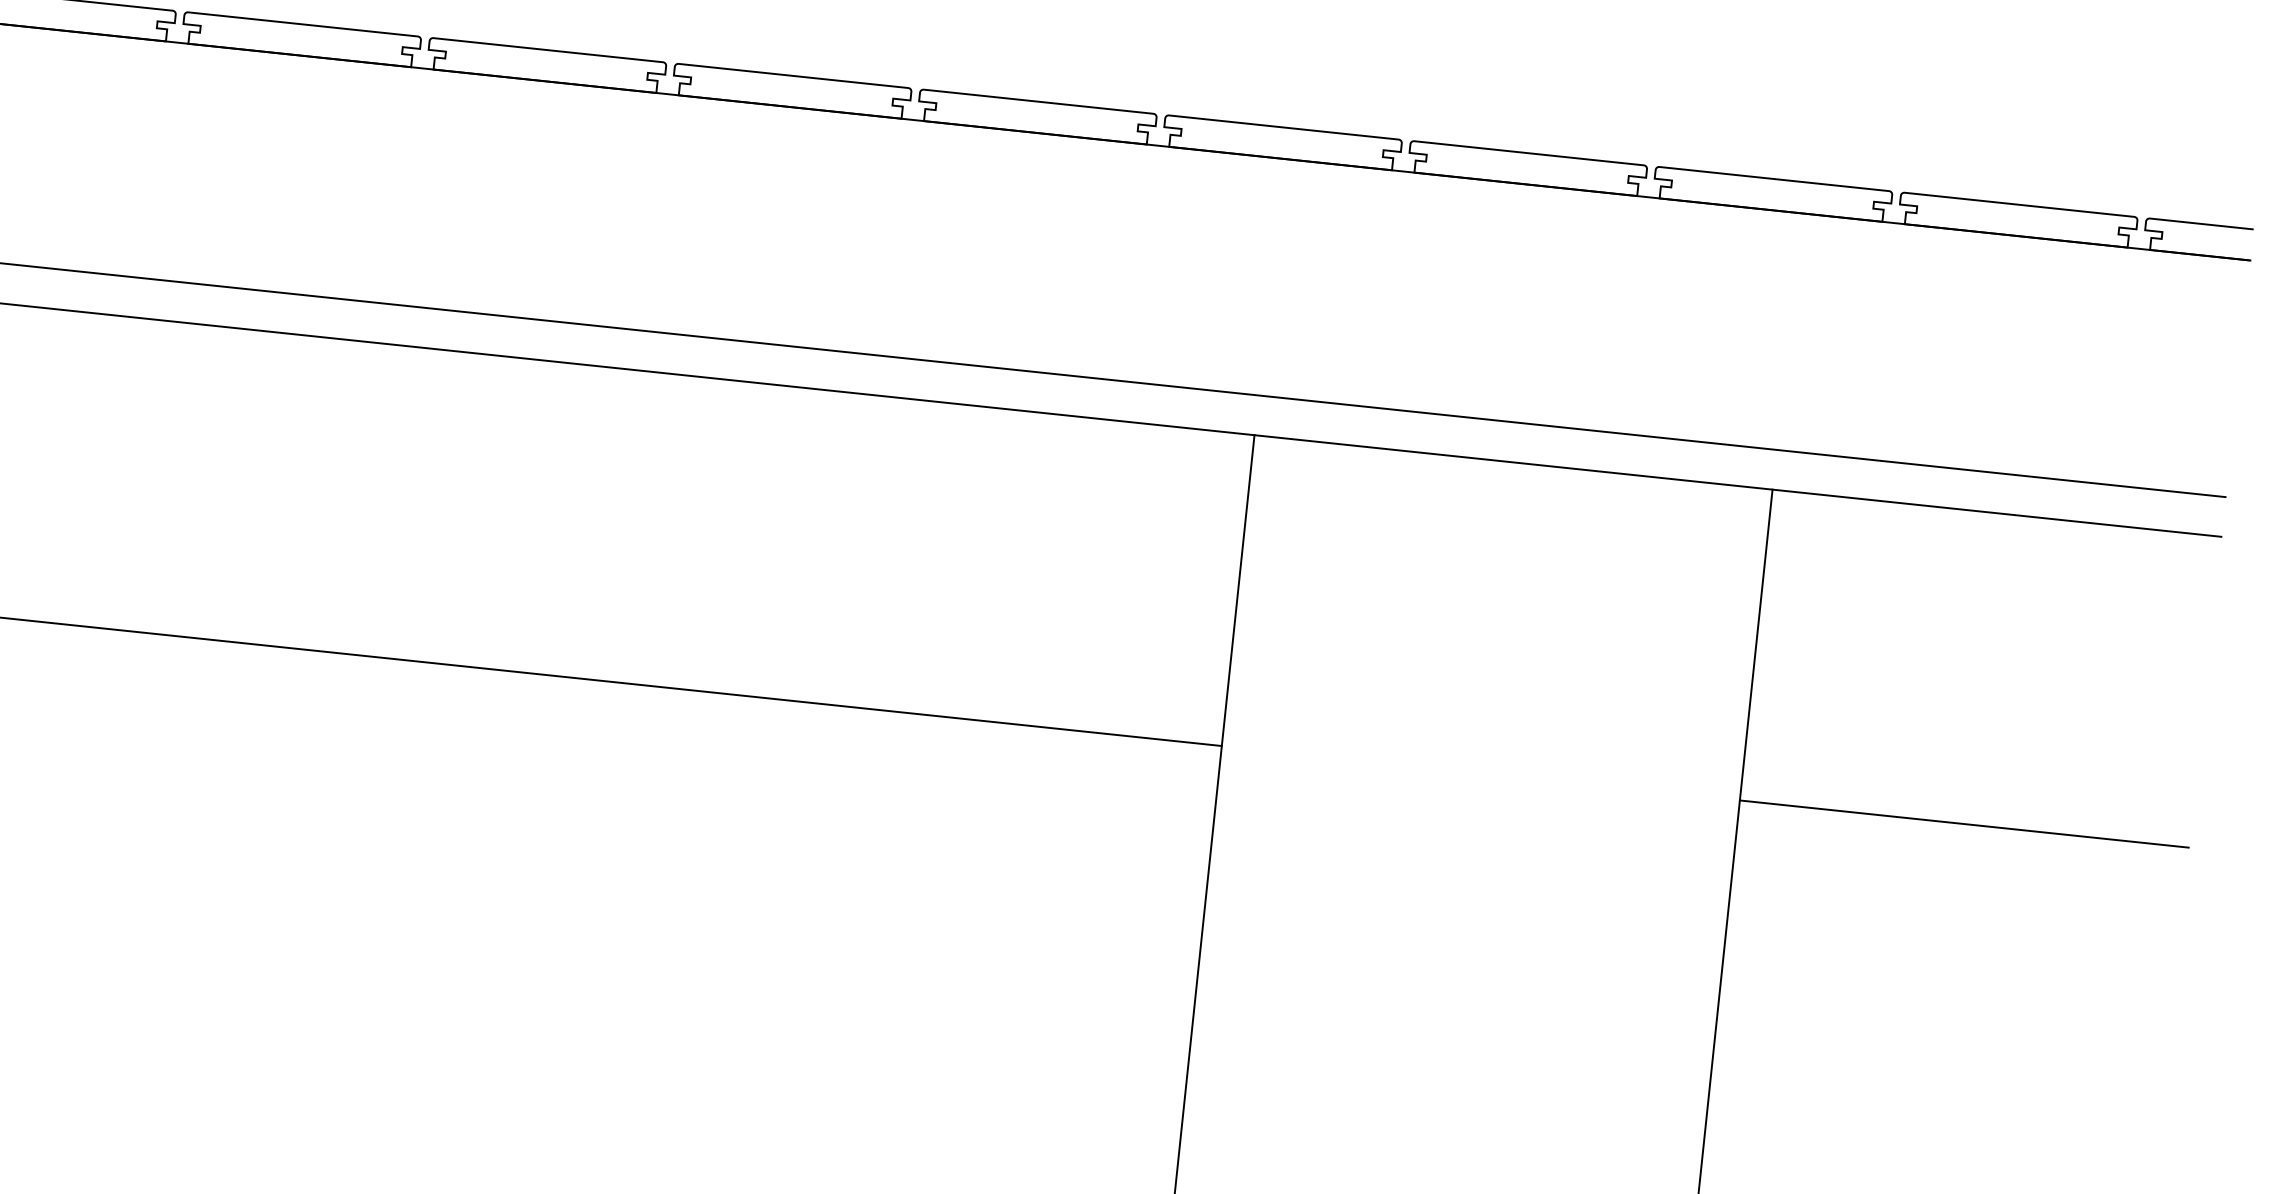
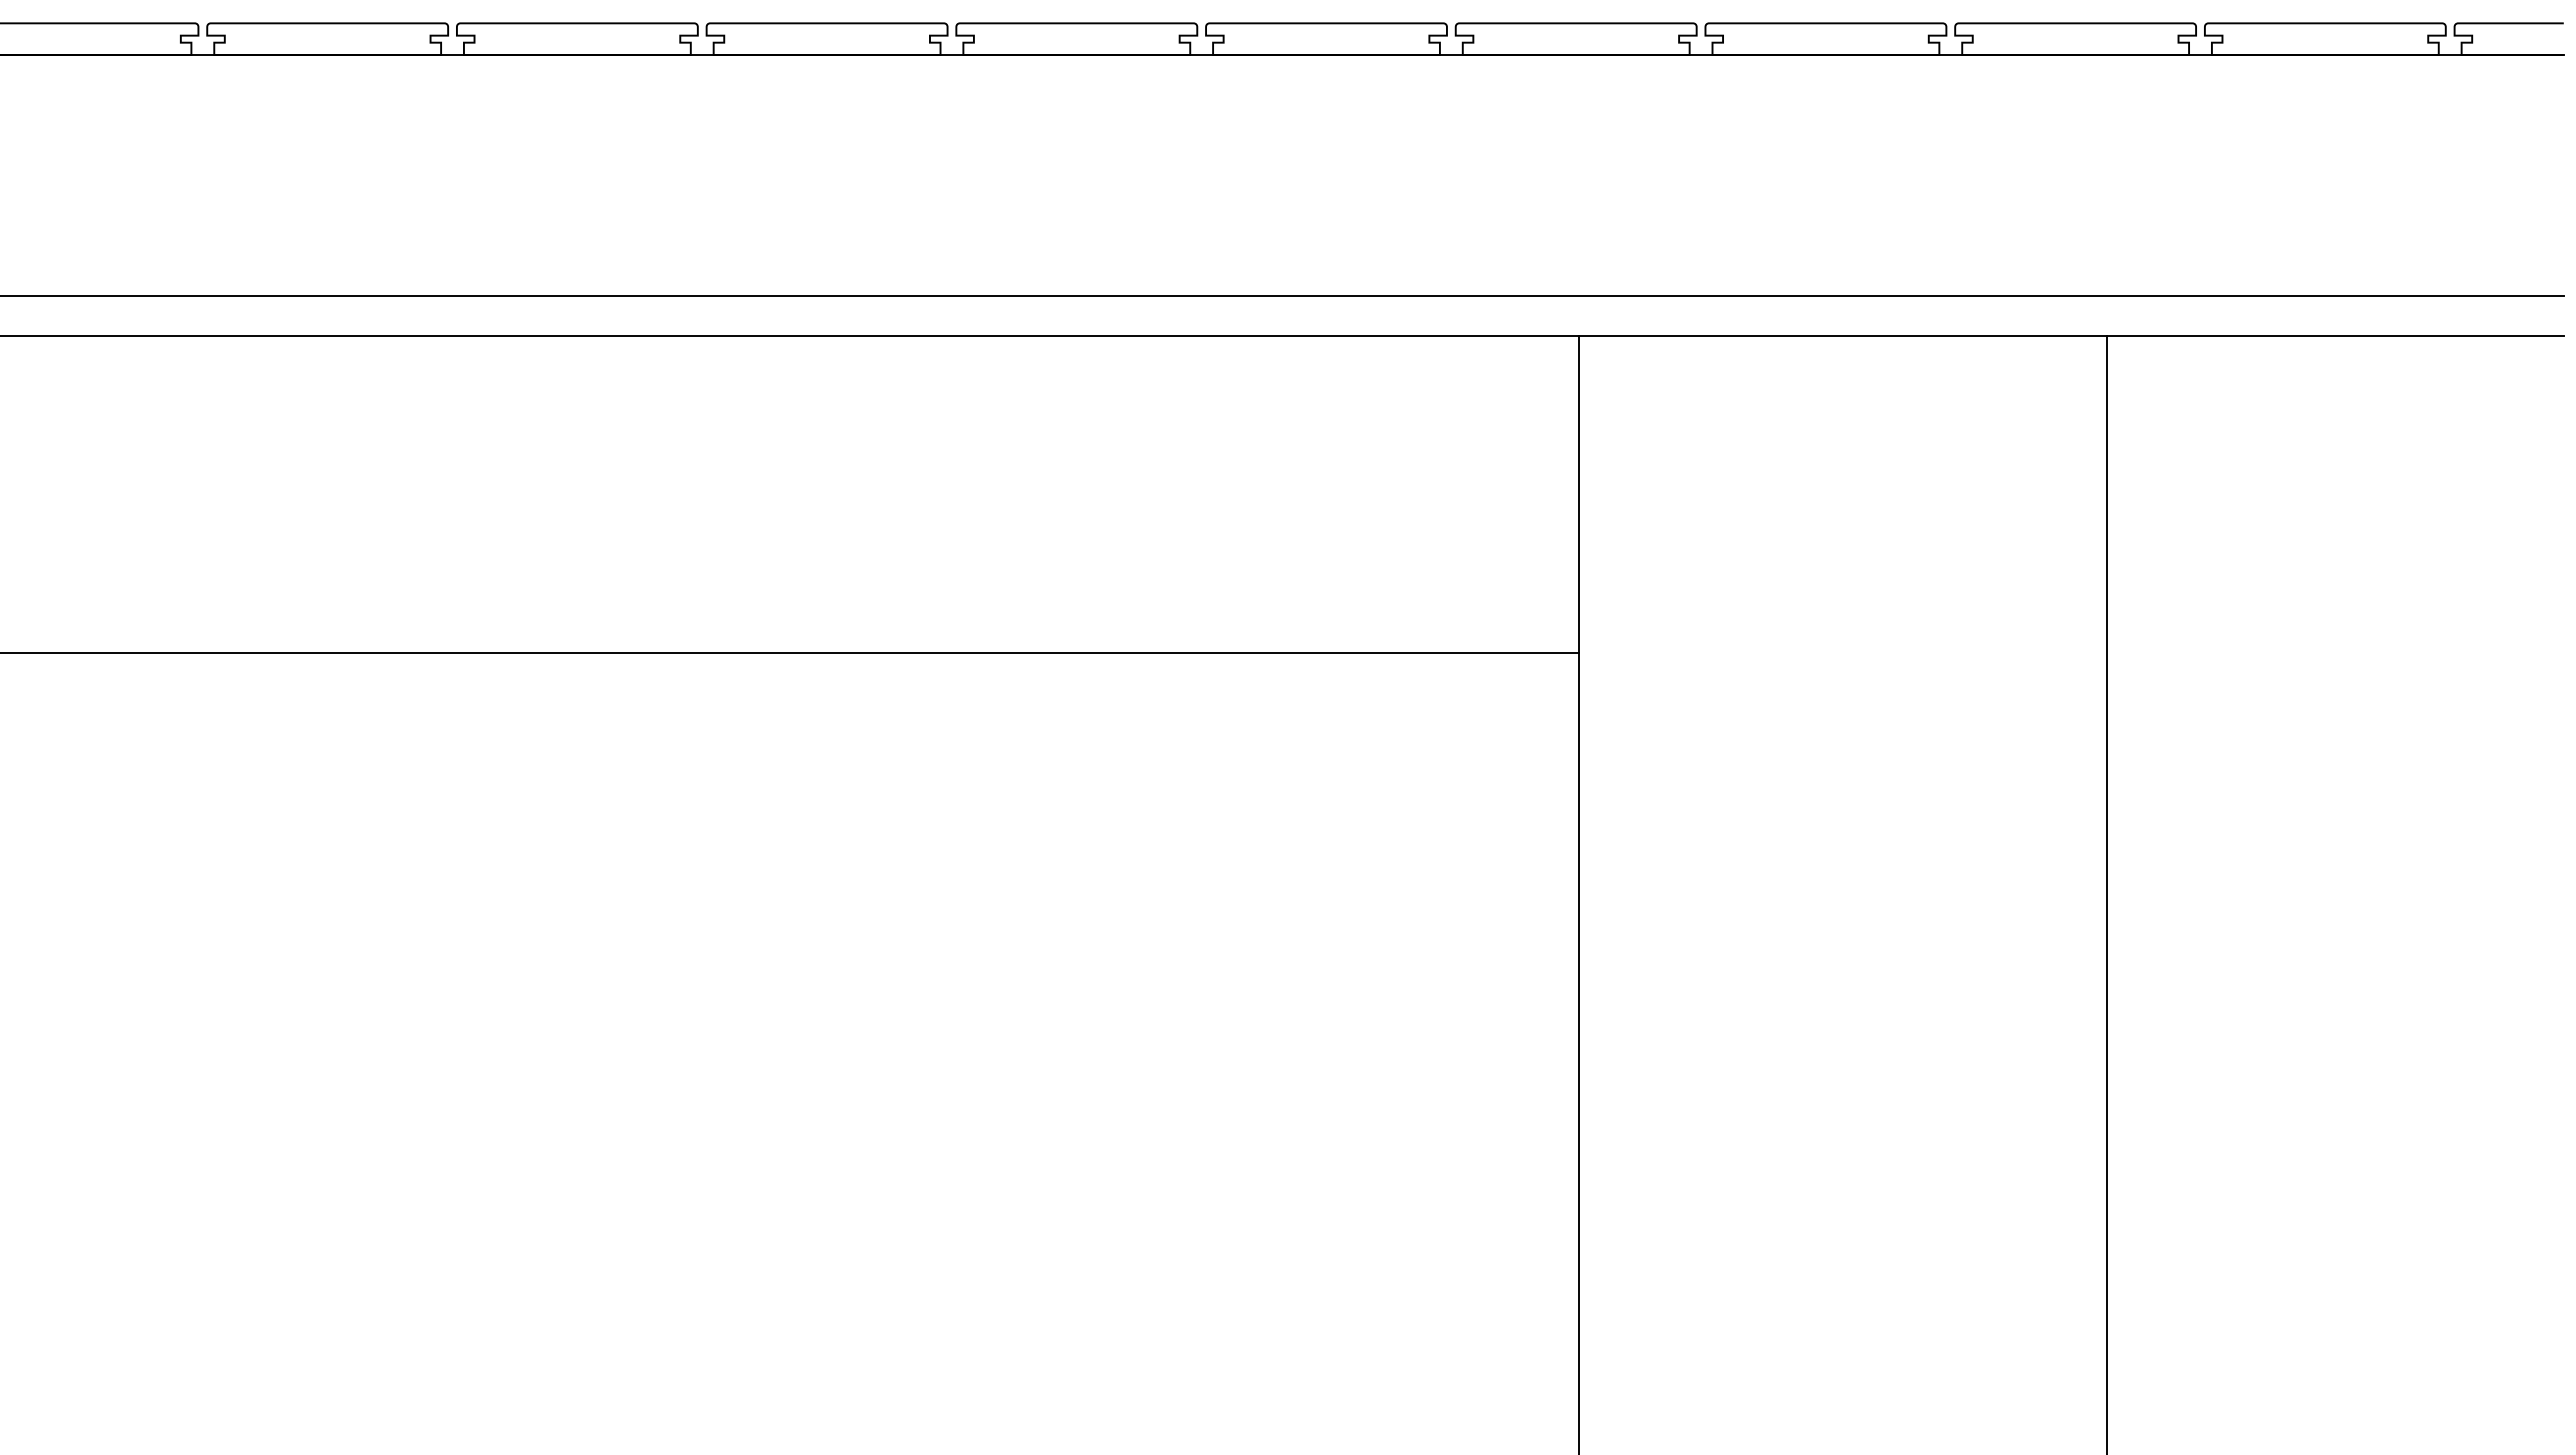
line: (1963, 823) -> (2334, 652), removed

